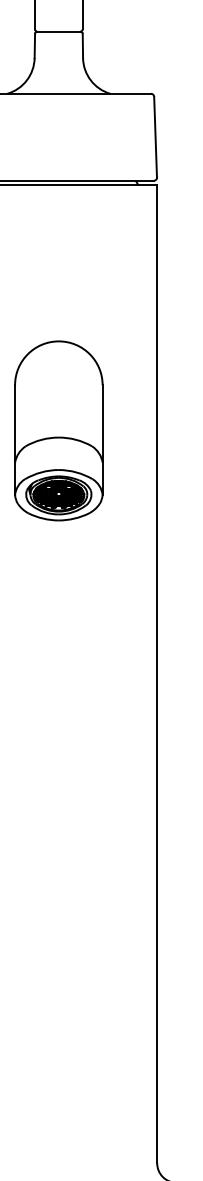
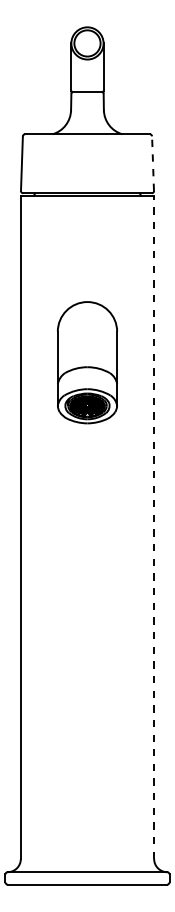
line: (156, 136) -> (153, 163), solid -> dashed
line: (157, 674) -> (154, 527), solid -> dashed

